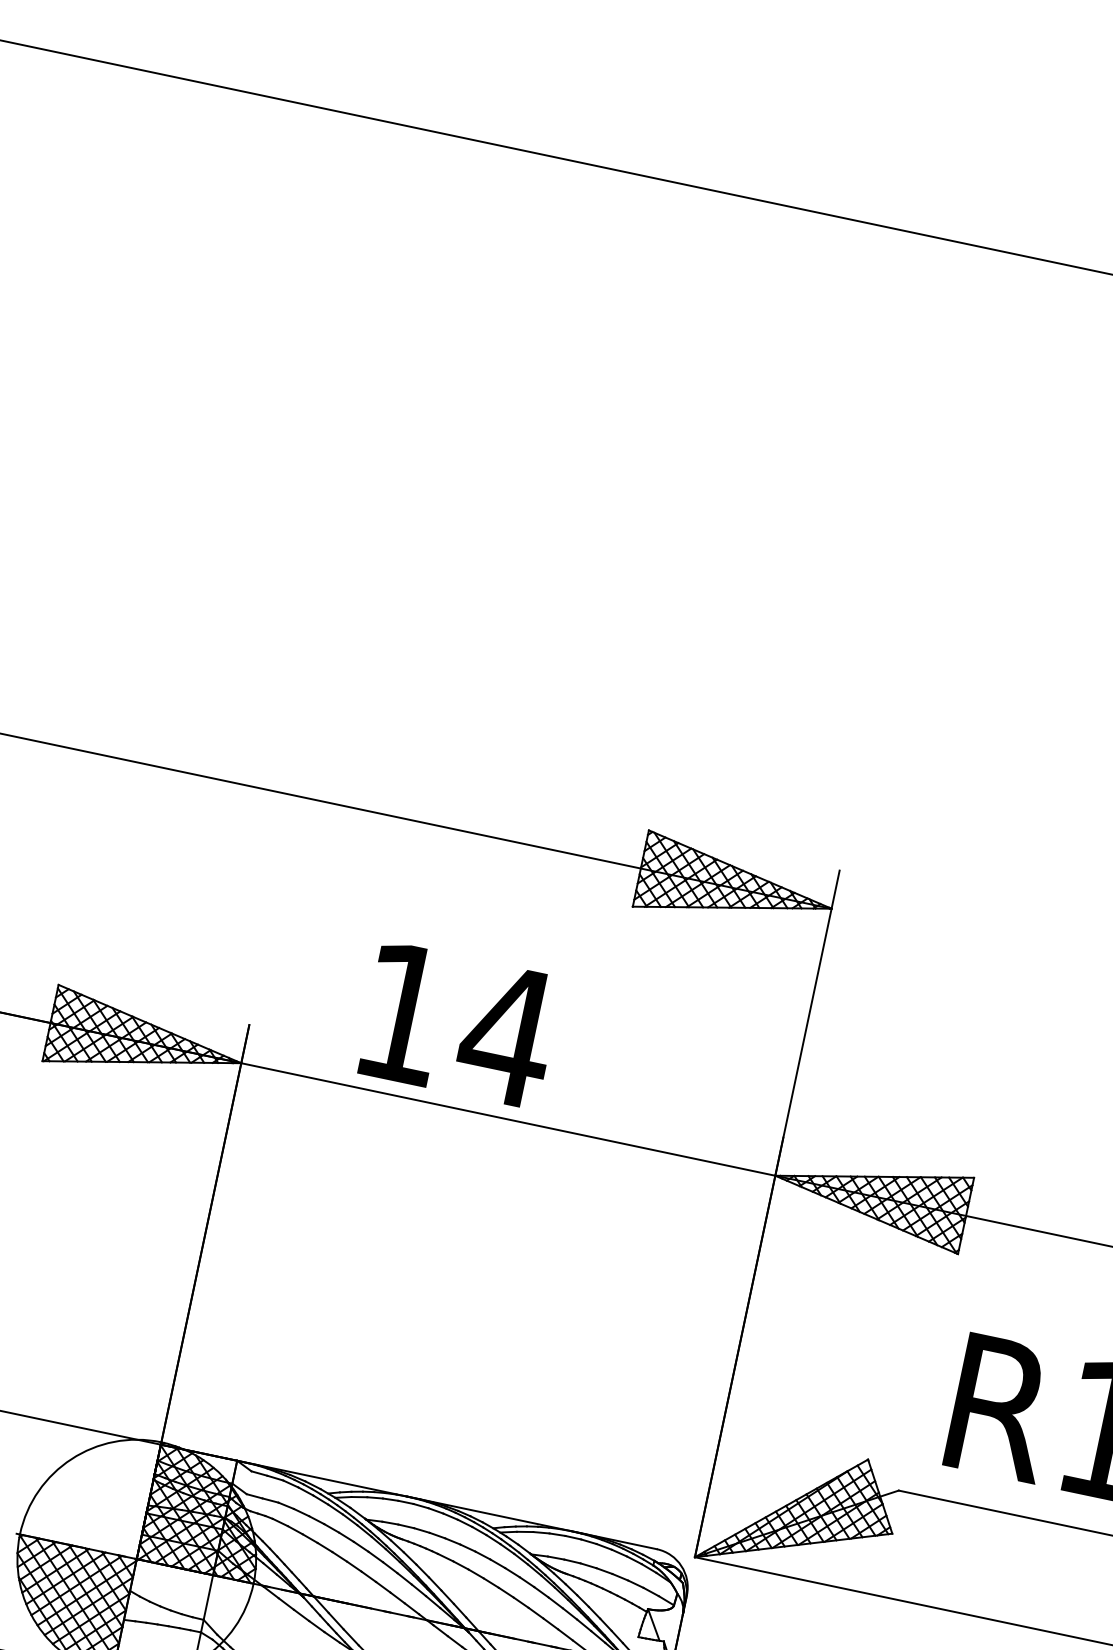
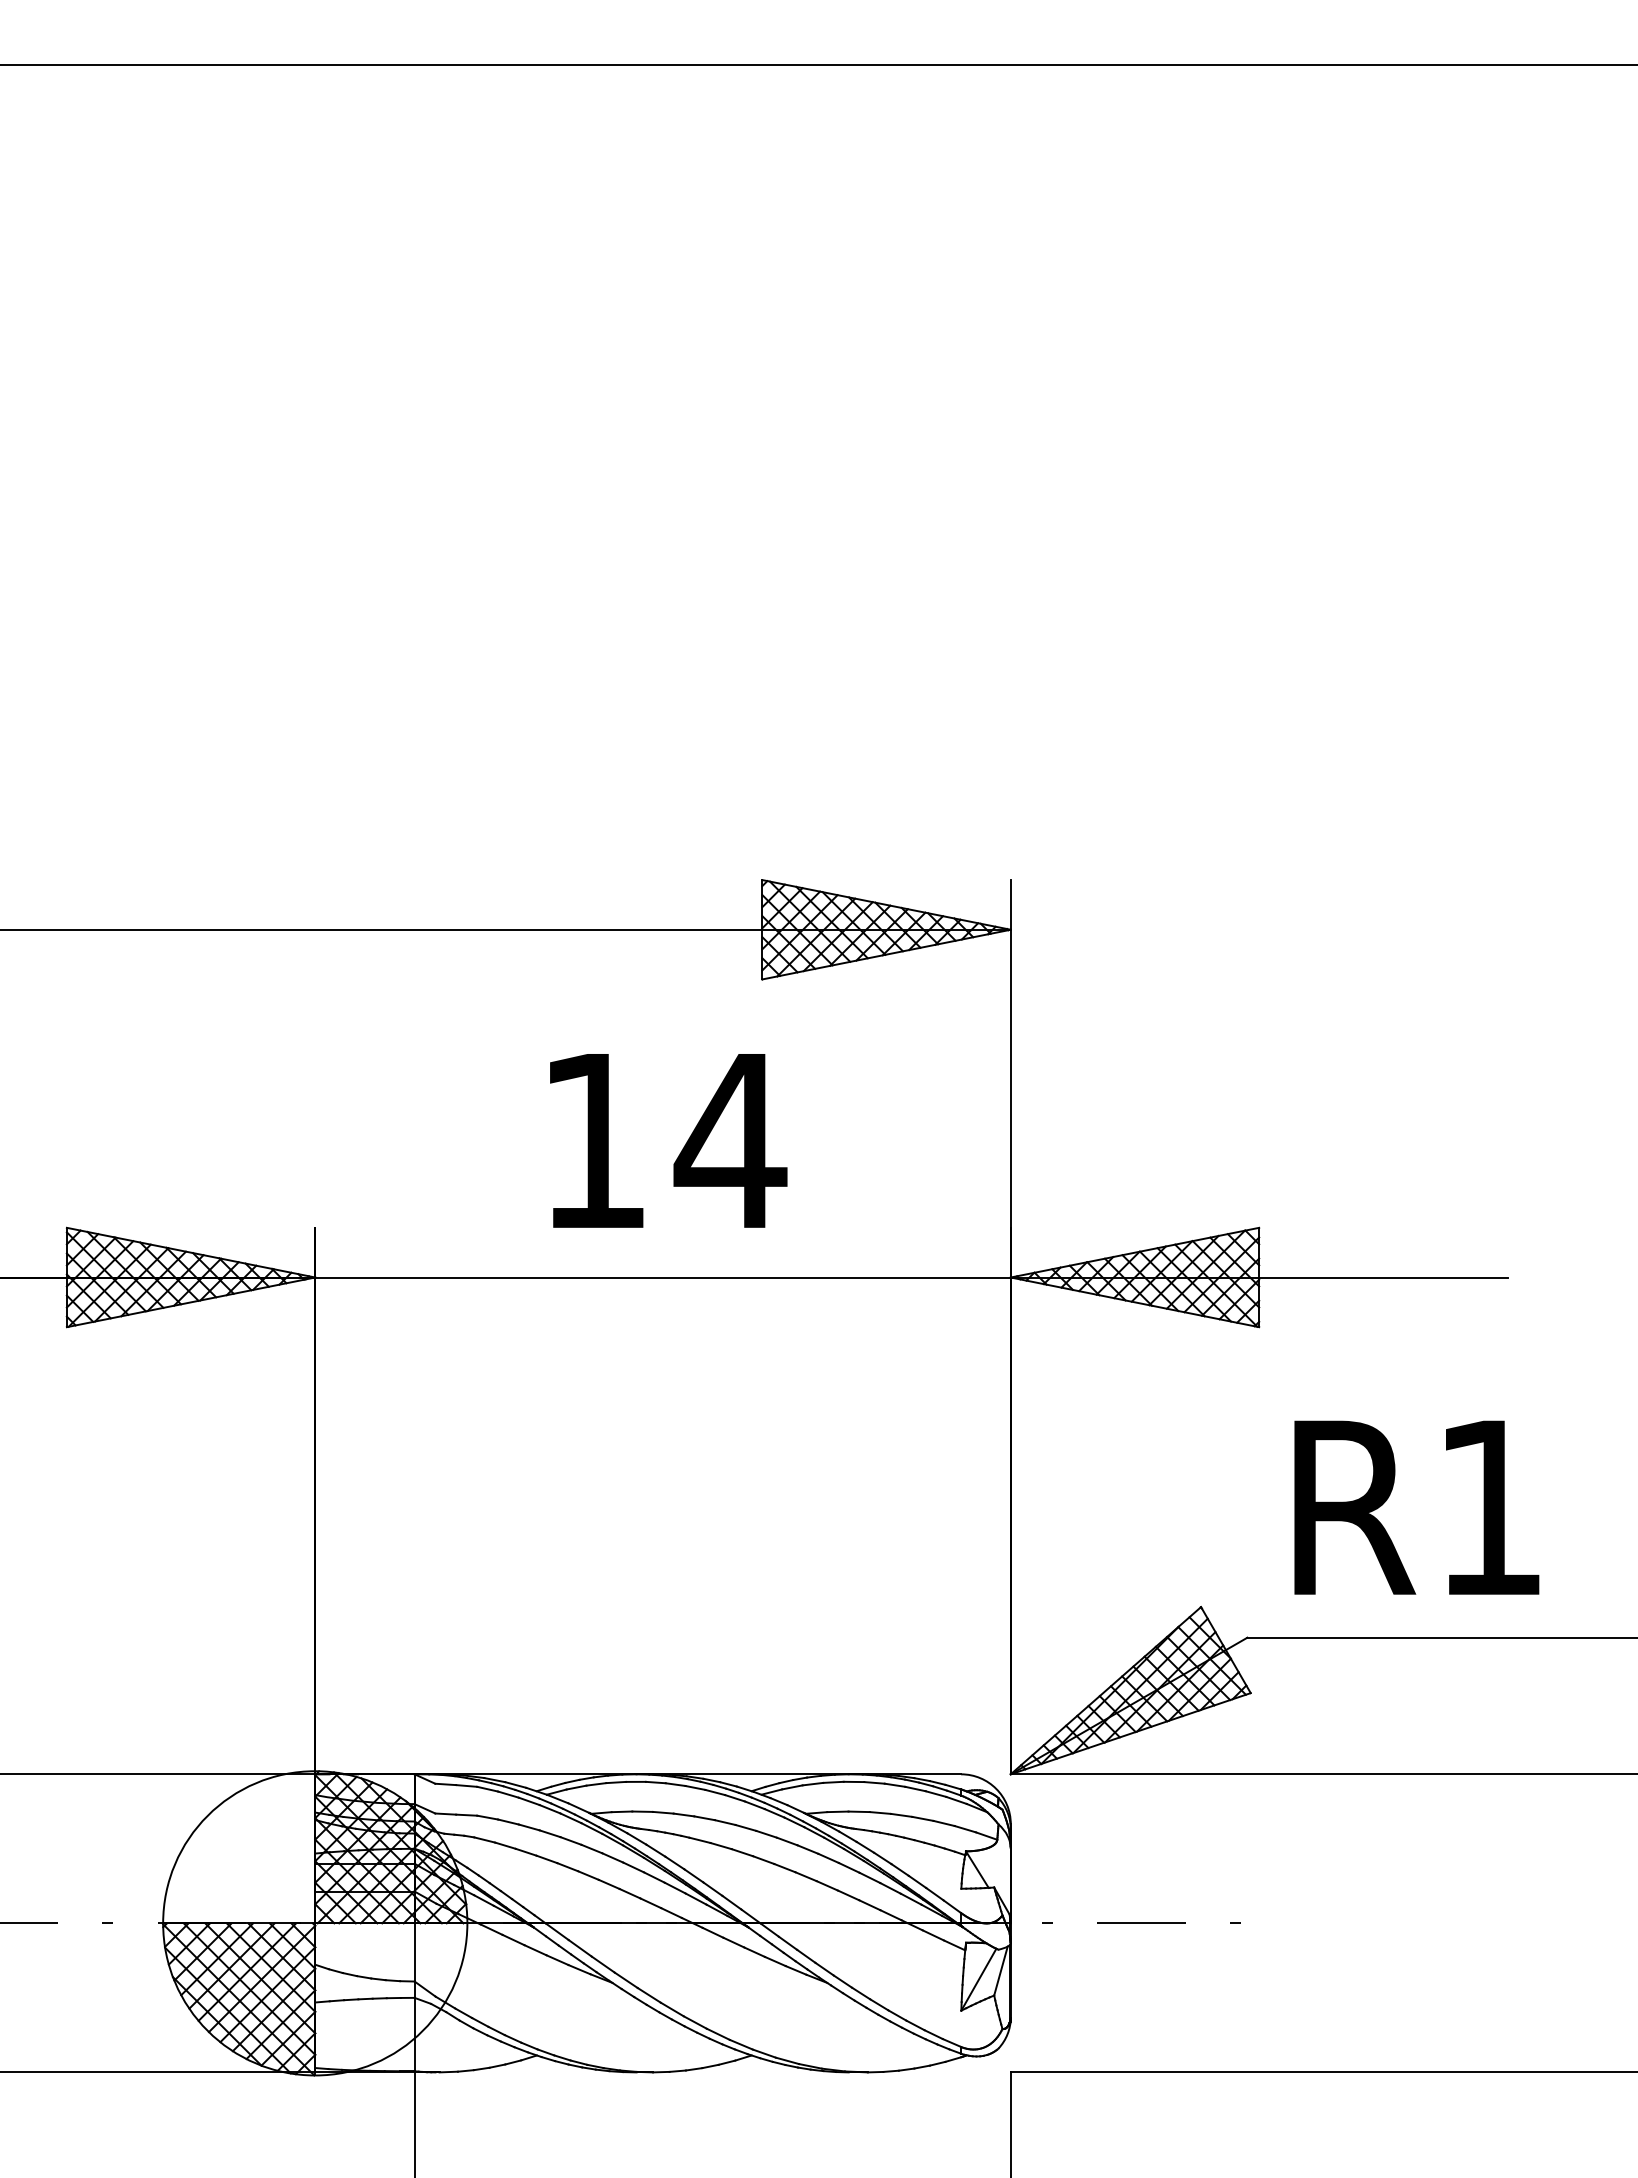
text: (459, 1025) -> (668, 1140), moved

